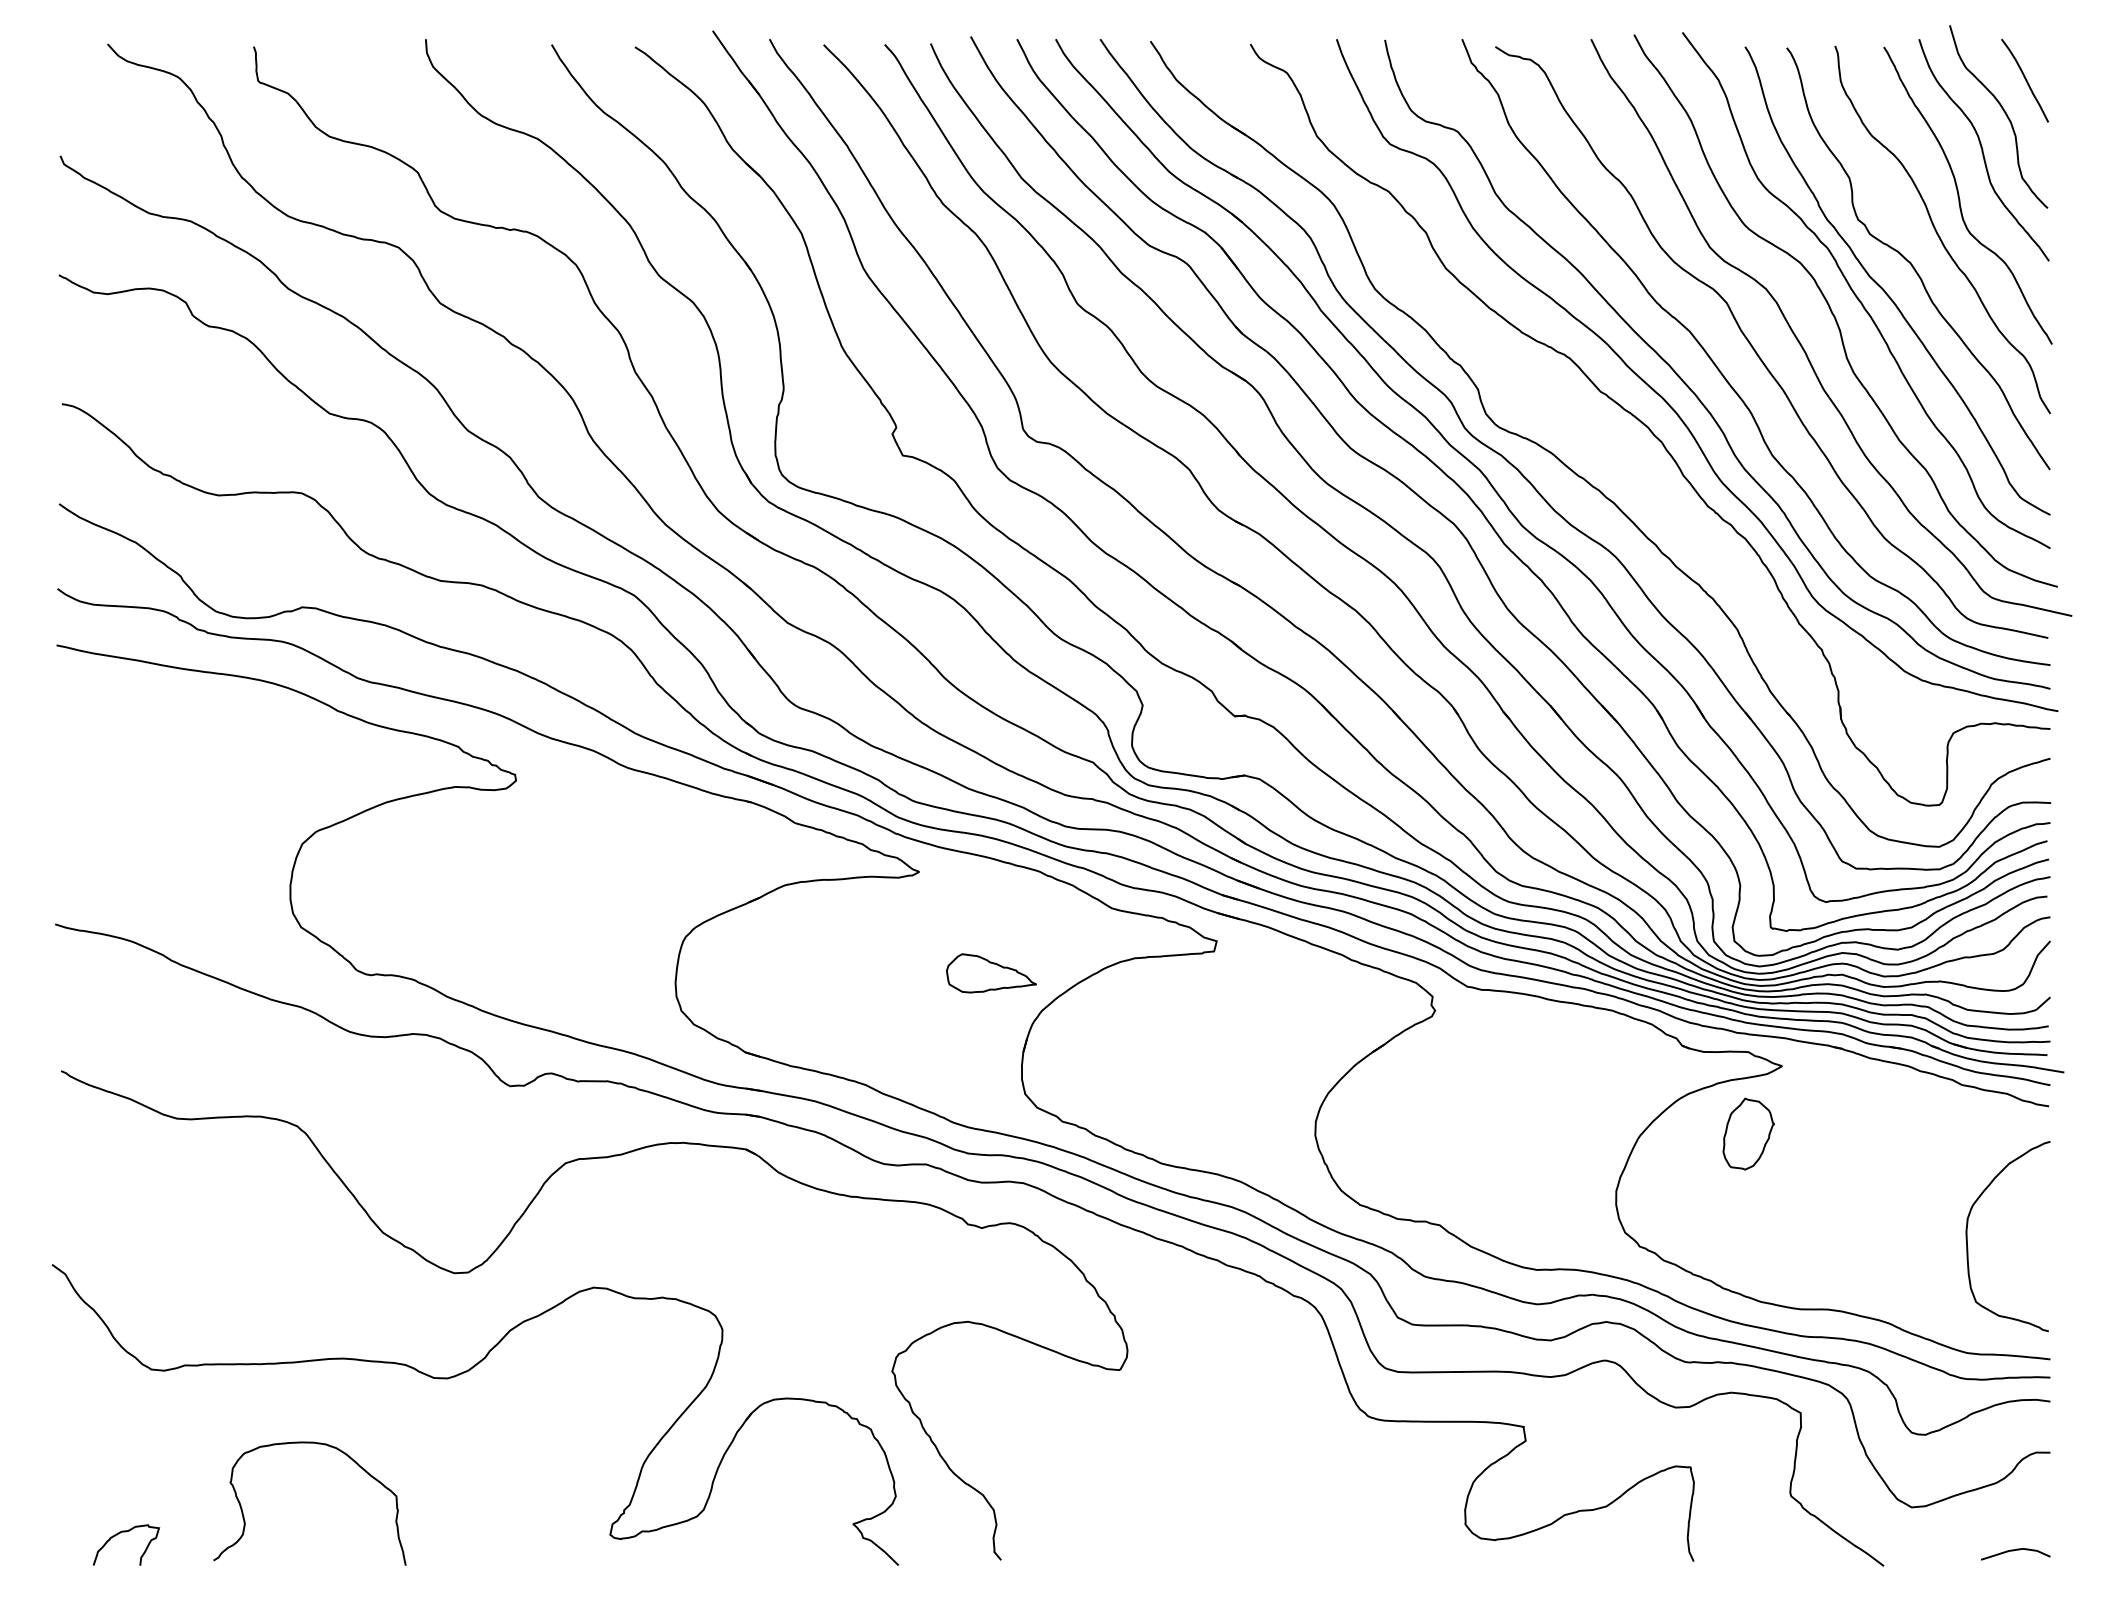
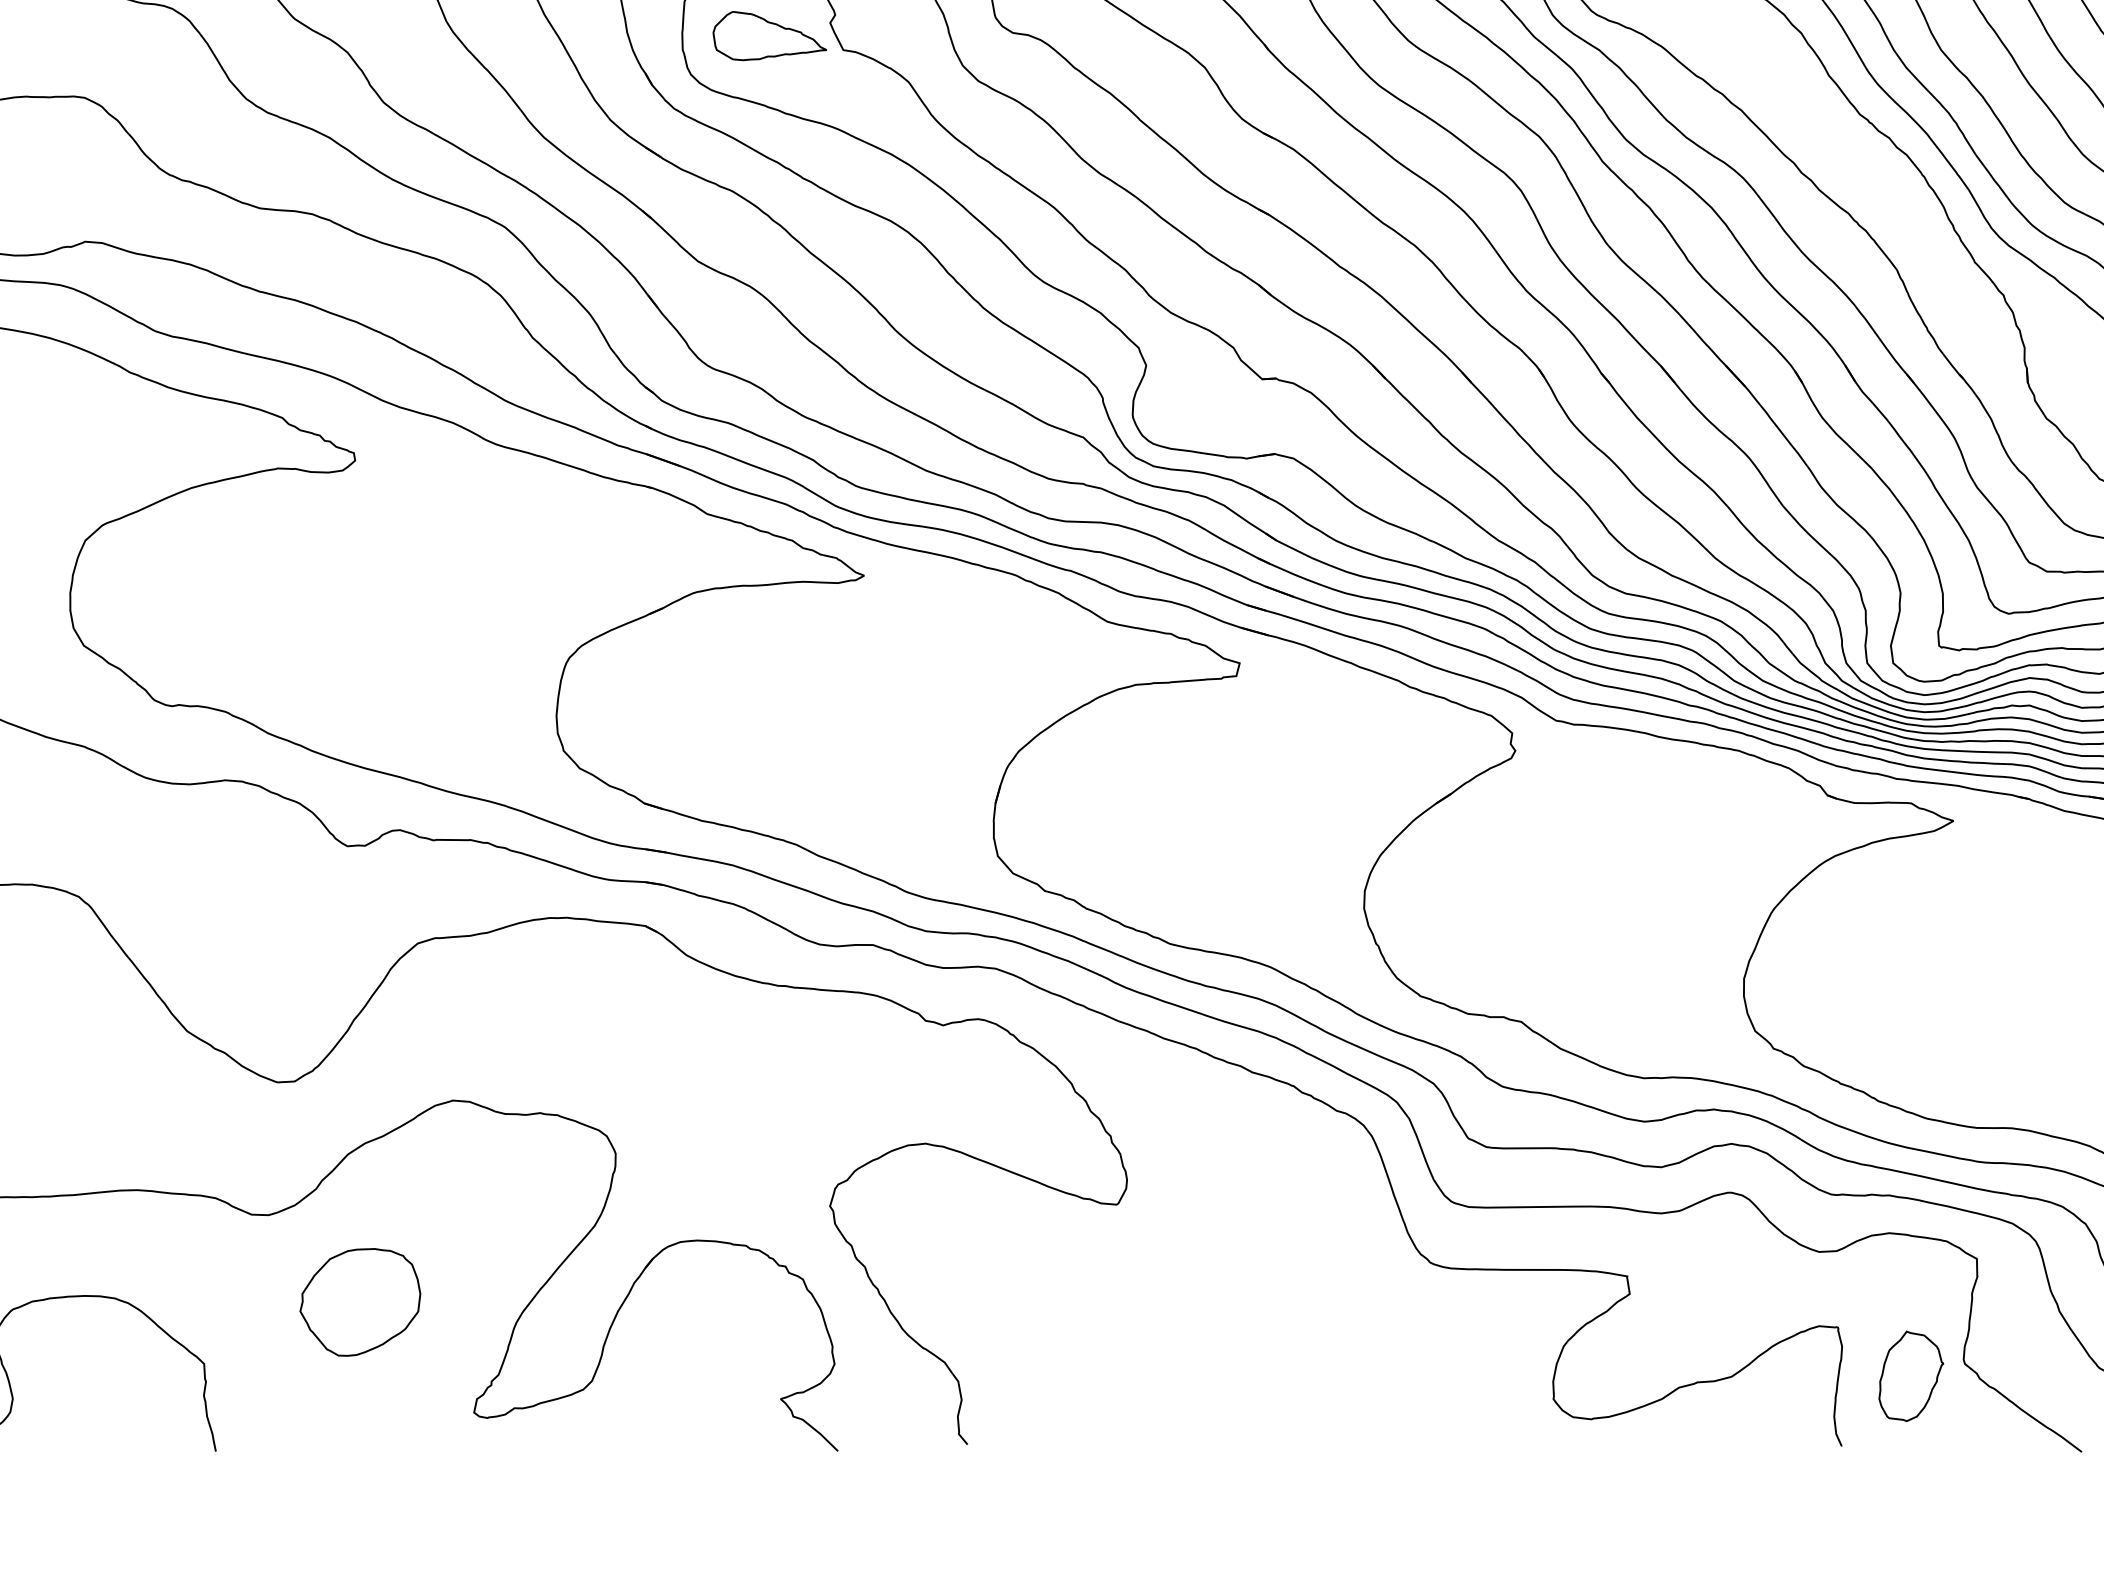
part: (991, 973) -> (769, 36), moved
part: (1748, 1133) -> (1910, 1375), moved
part: (519, 1447) -> (359, 1302), added

